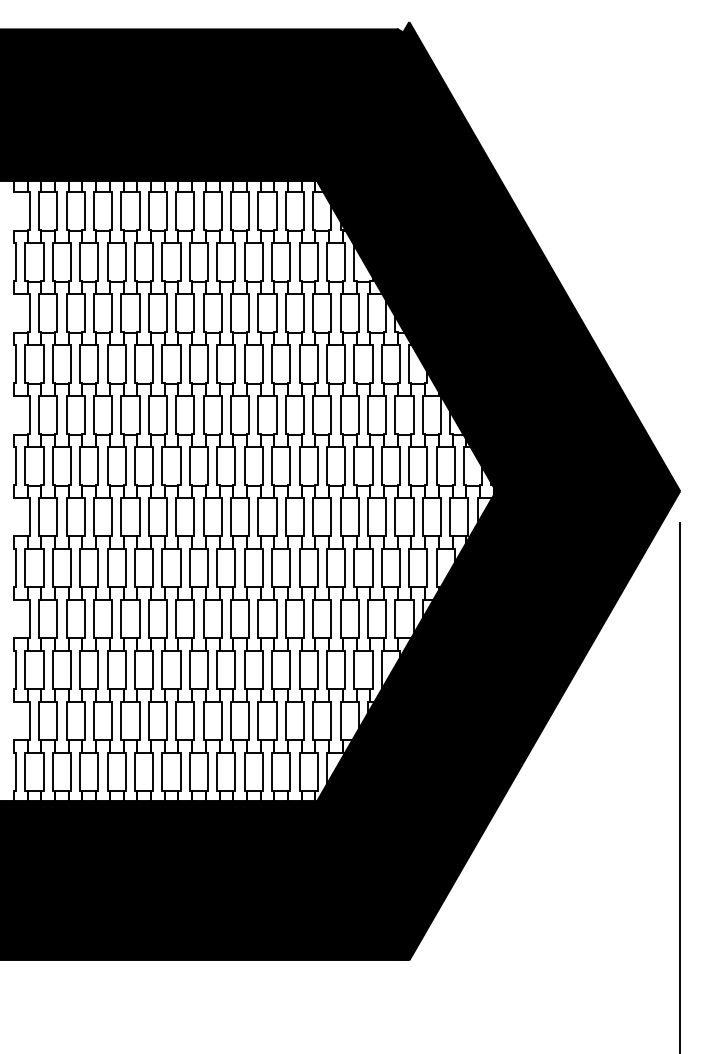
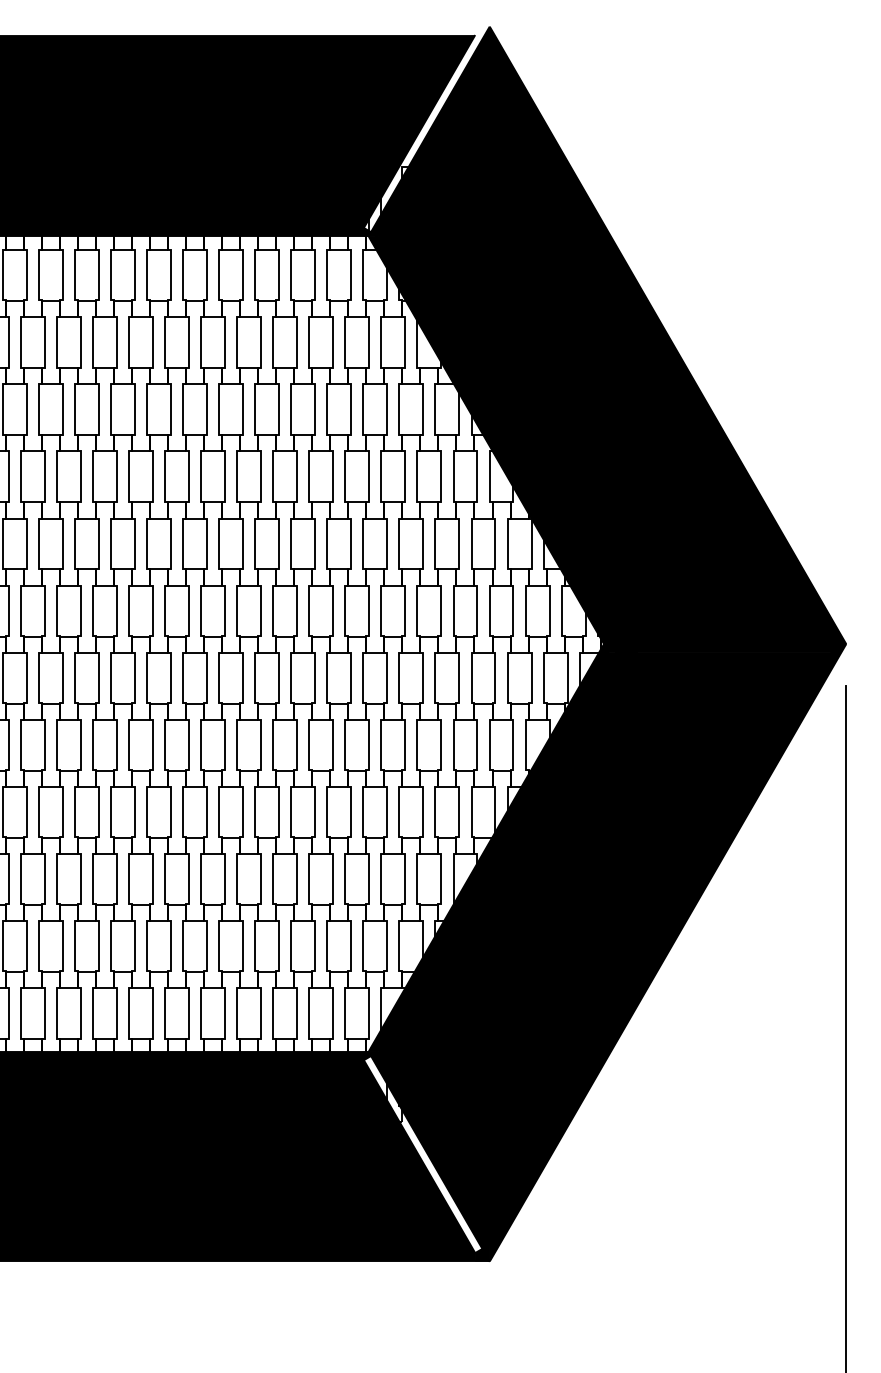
fill: (358, 103) -> (422, 133), removed
fill: (358, 879) -> (422, 1154), removed

